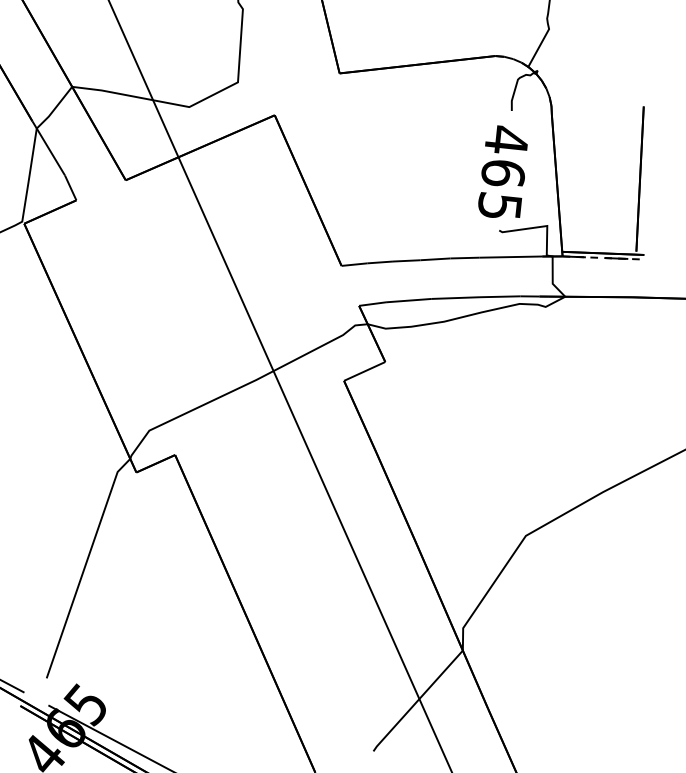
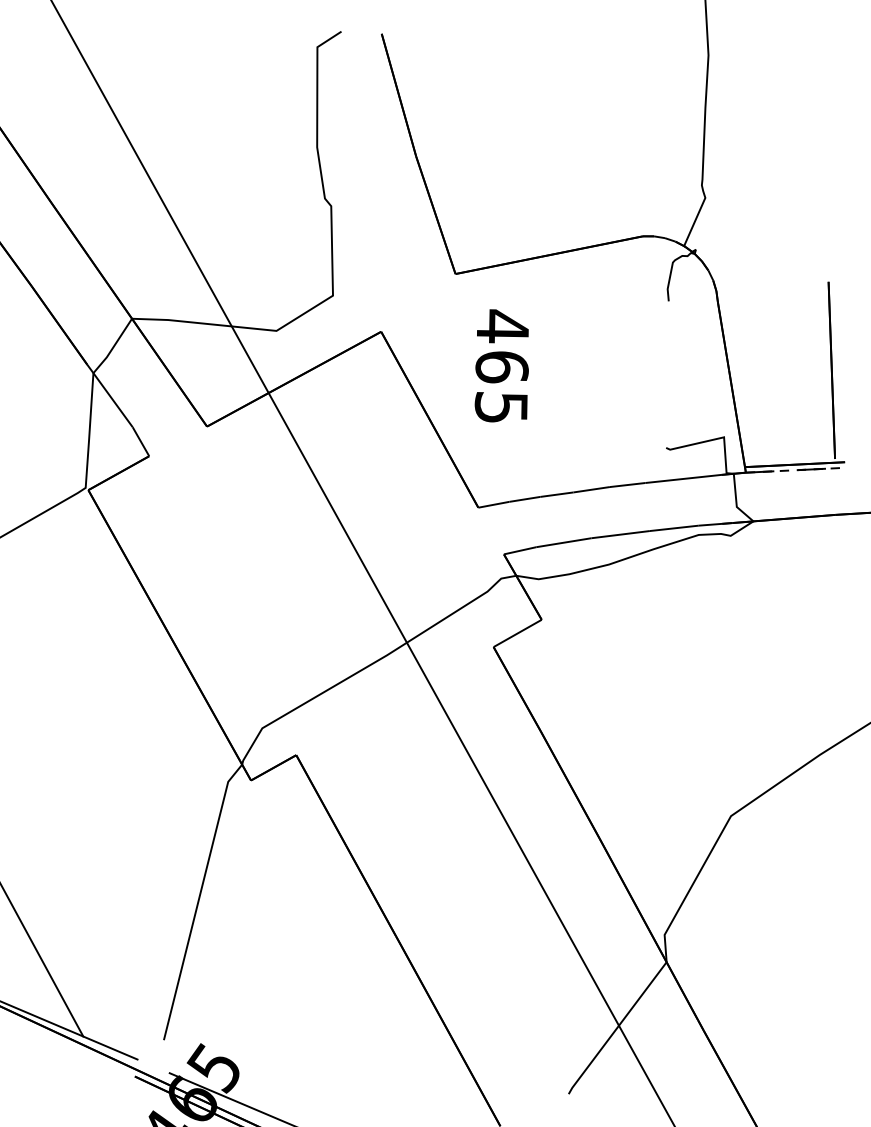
text: (502, 172) -> (501, 365), moved

